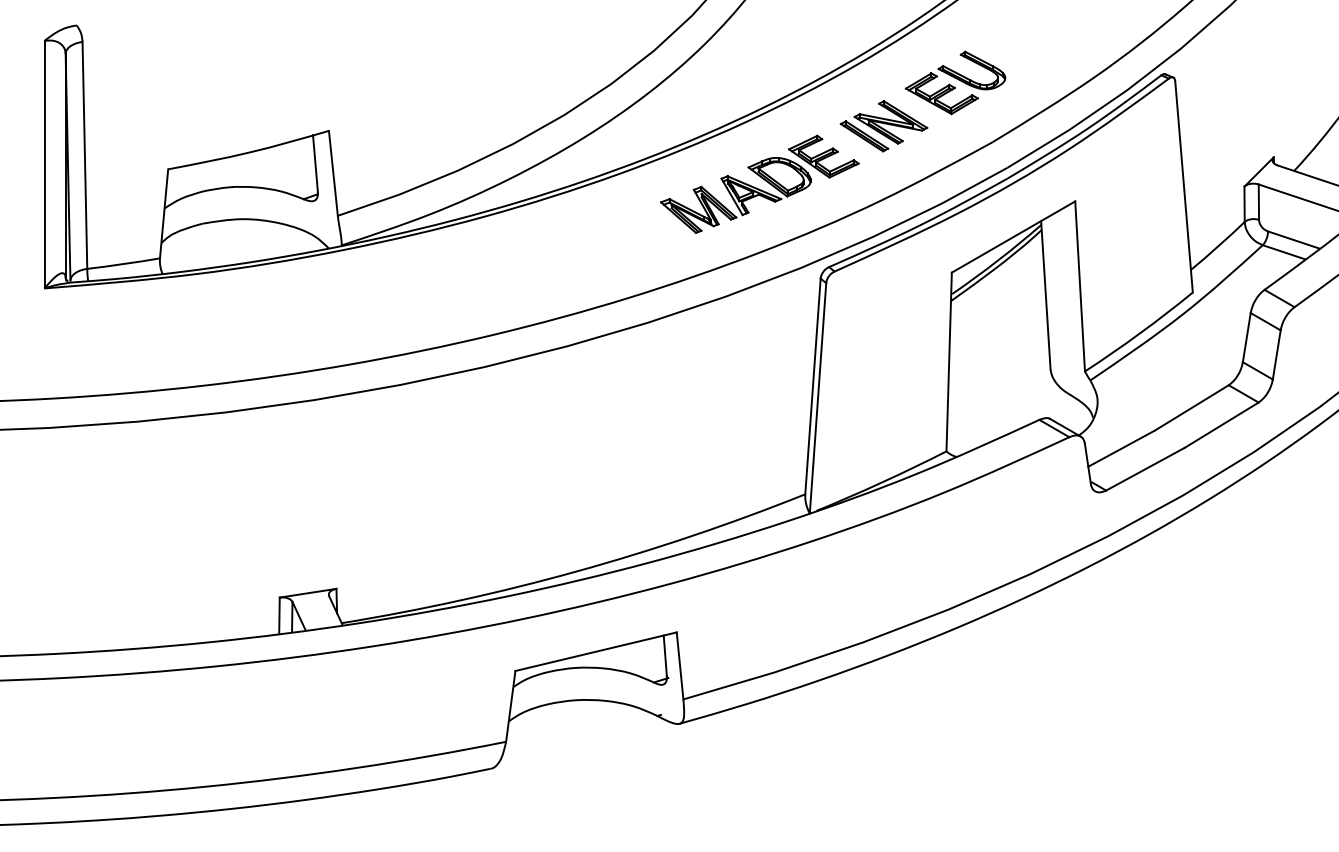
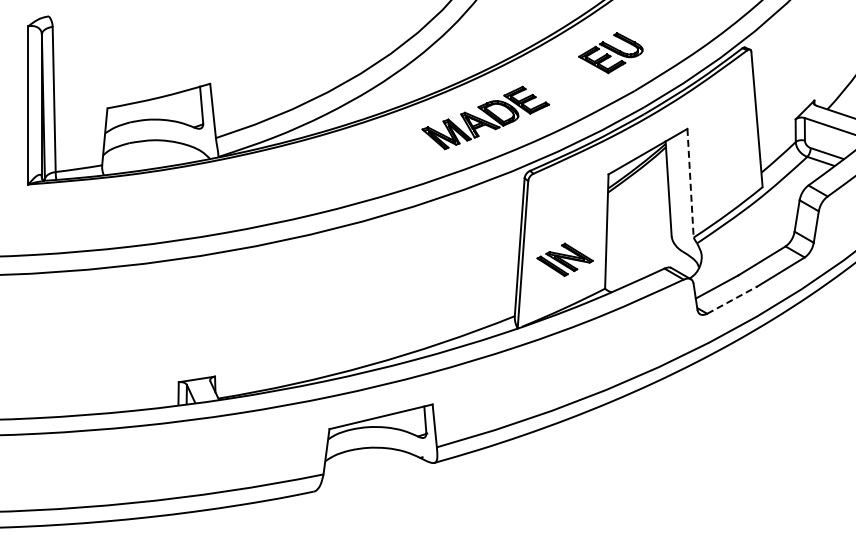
part: (882, 125) -> (564, 259), moved
line: (1080, 286) -> (690, 183), solid -> dashed
line: (1145, 469) -> (732, 300), solid -> dashed

